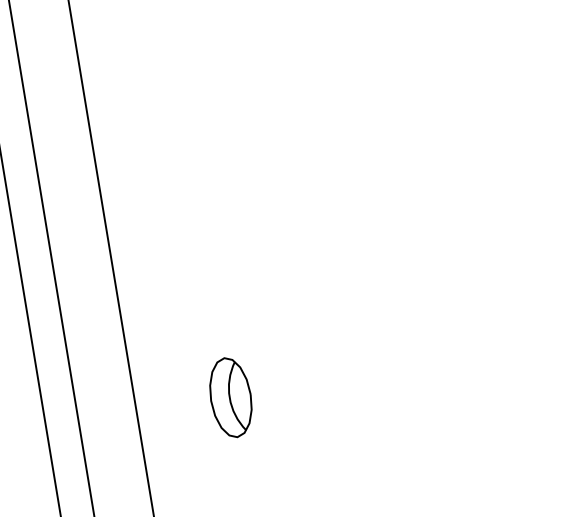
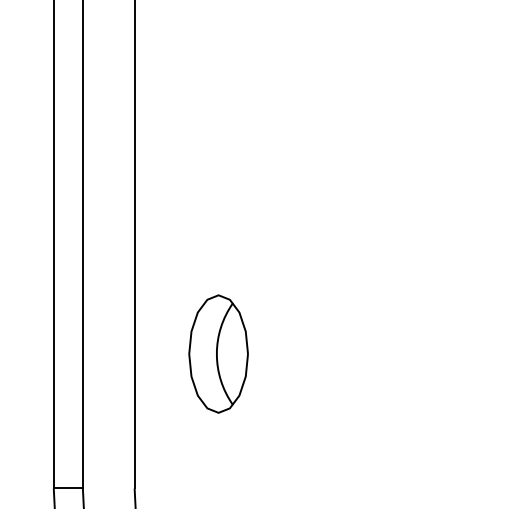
part: (230, 397) -> (218, 353), size x1.67

